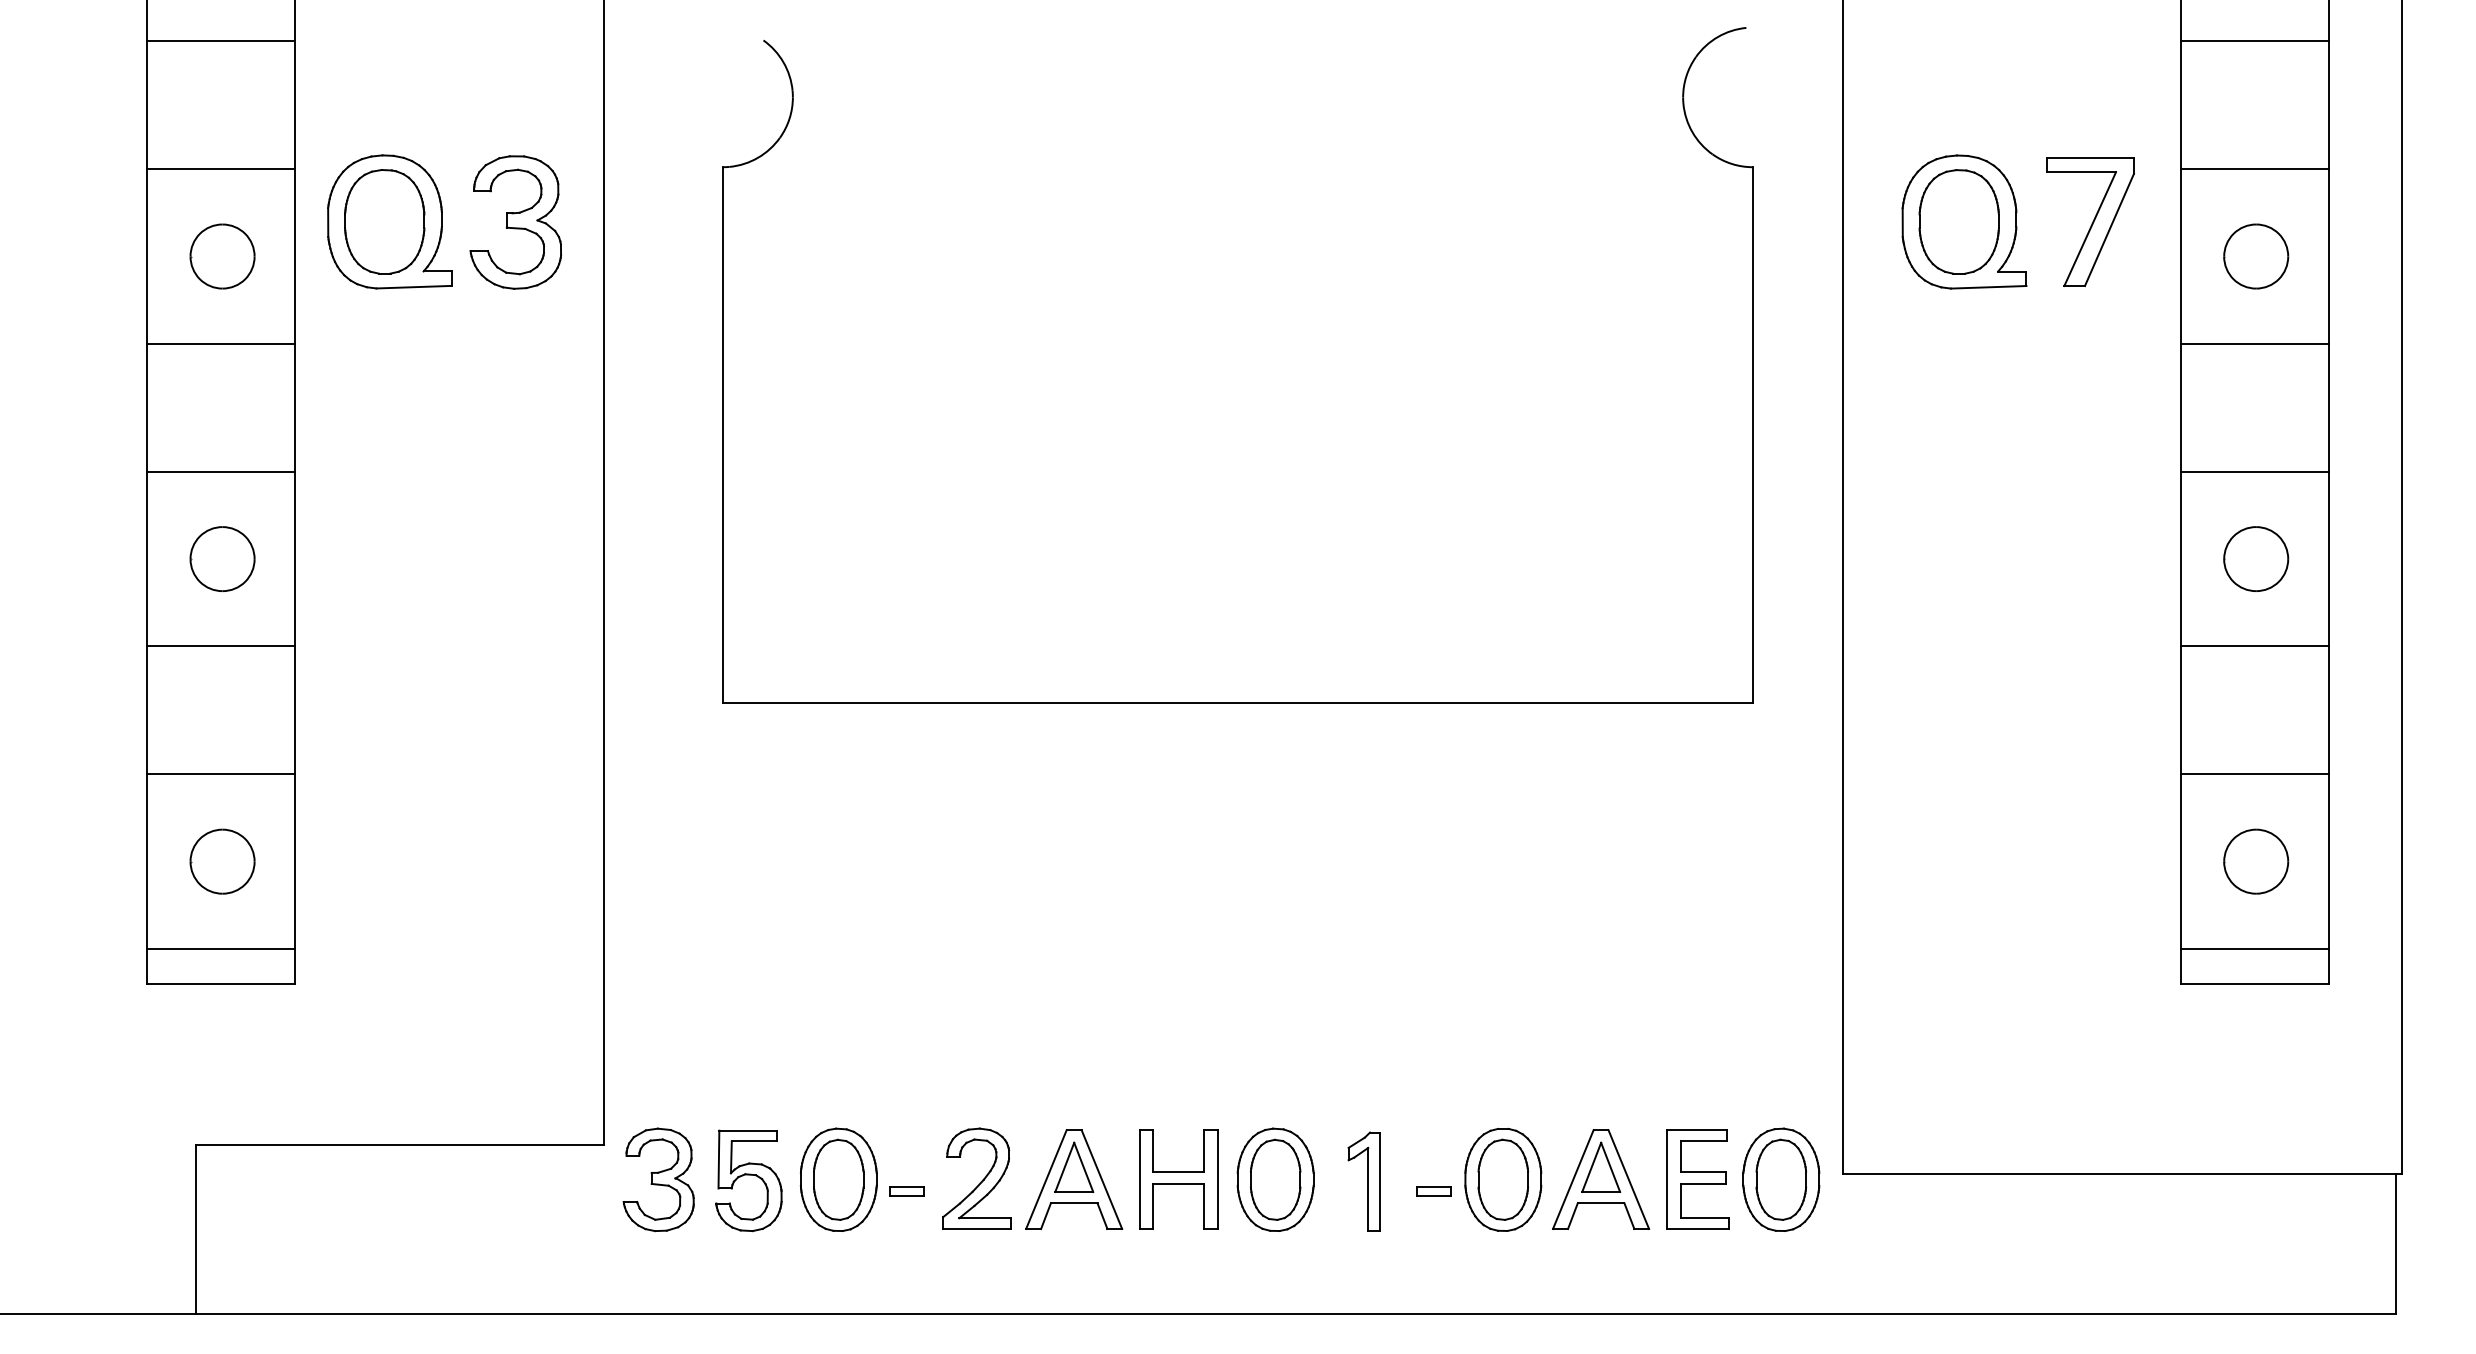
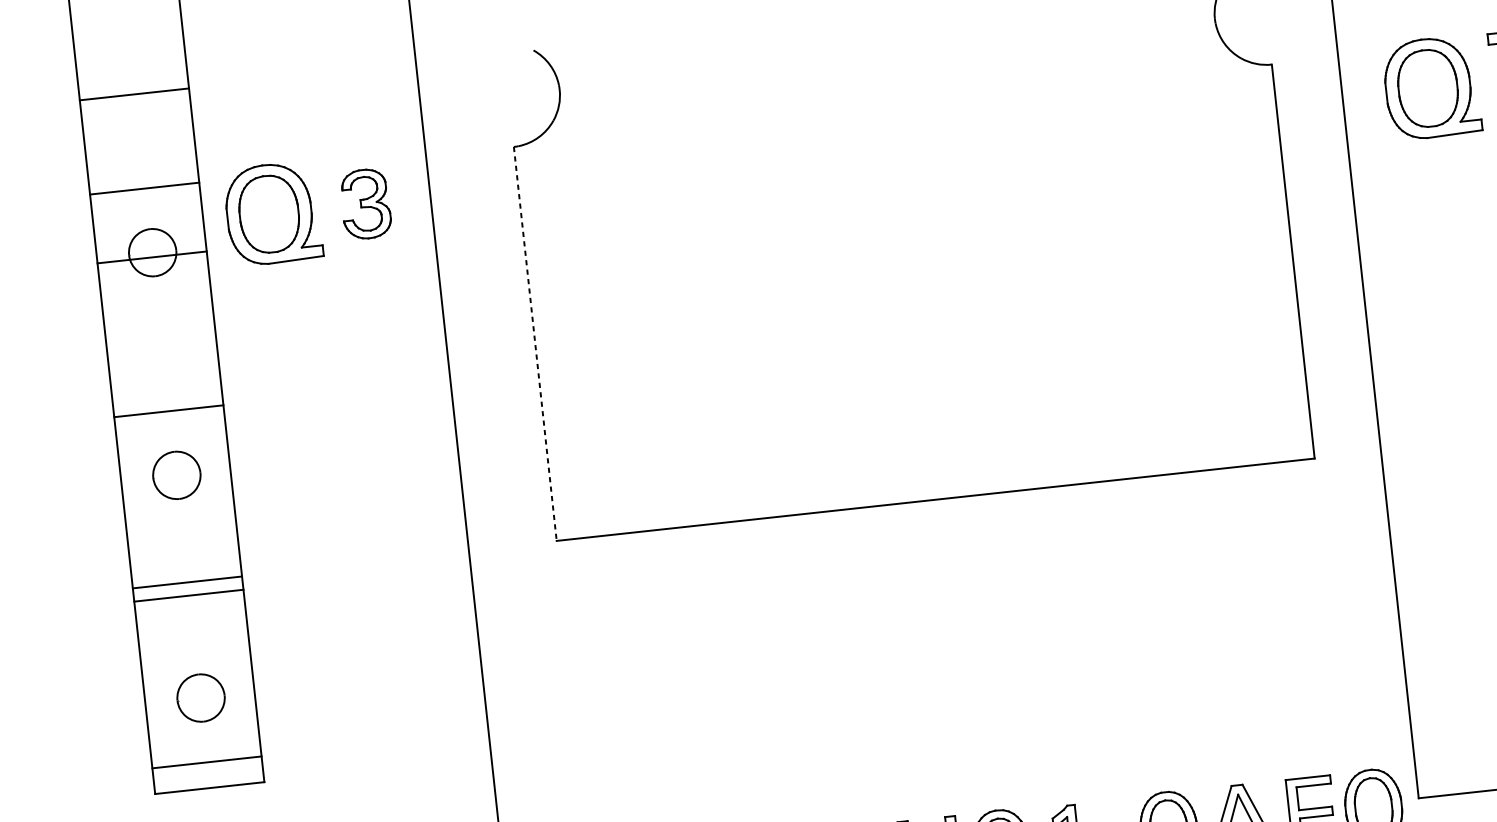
part: (515, 222) -> (365, 204), size x0.7
line: (220, 343) -> (151, 257), moved
line: (723, 434) -> (535, 343), solid -> dashed
line: (220, 646) -> (186, 582), moved
line: (220, 774) -> (188, 595), moved

